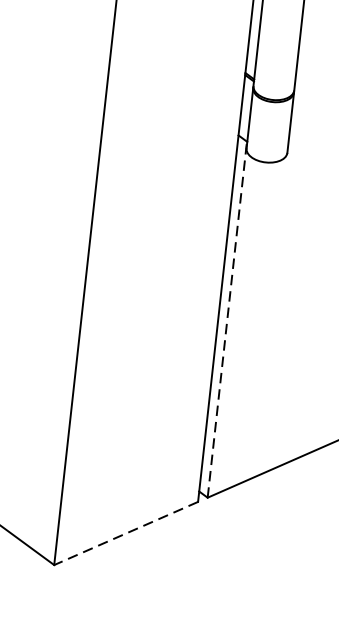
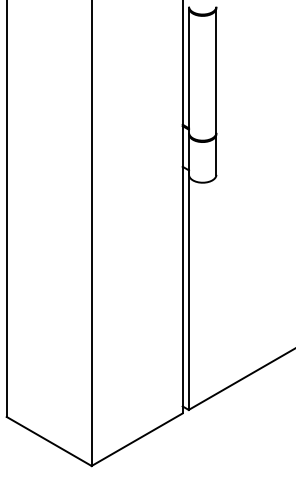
line: (226, 320) -> (188, 290), dashed -> solid
line: (126, 533) -> (137, 439), dashed -> solid

